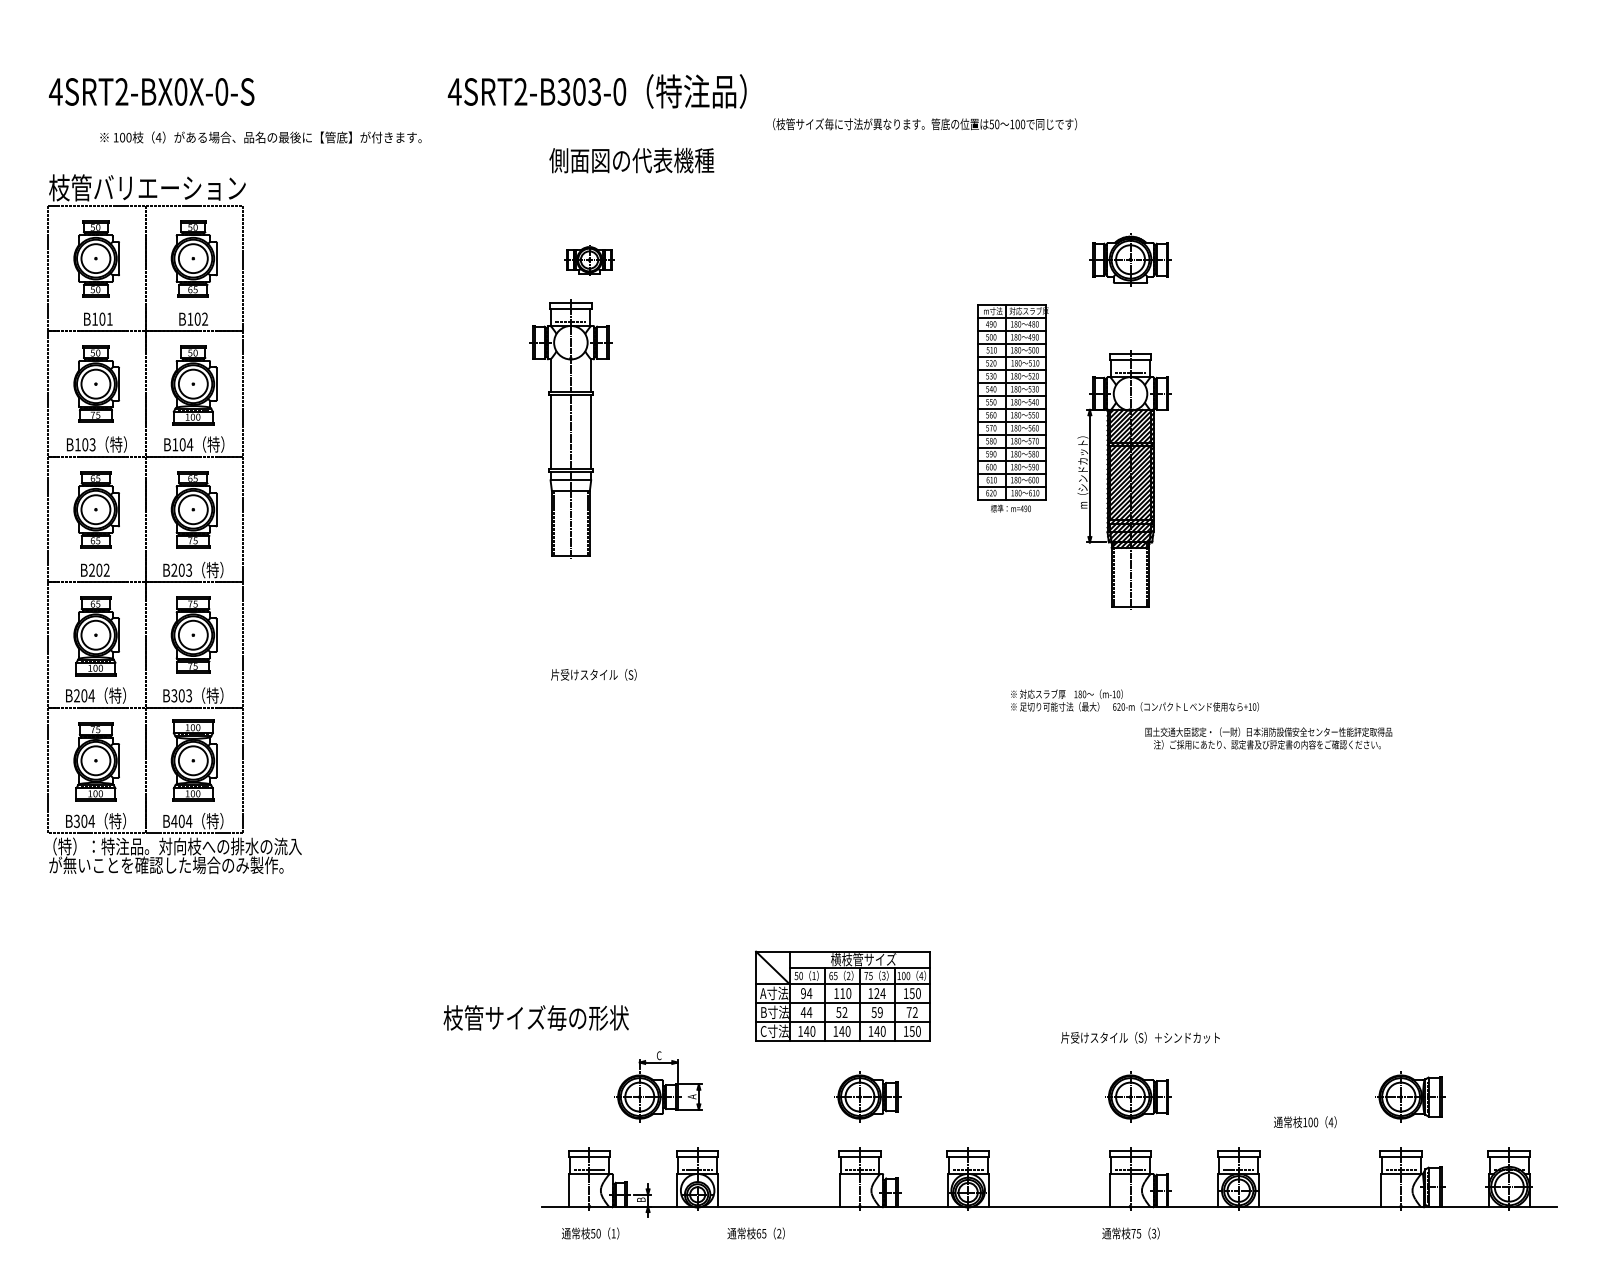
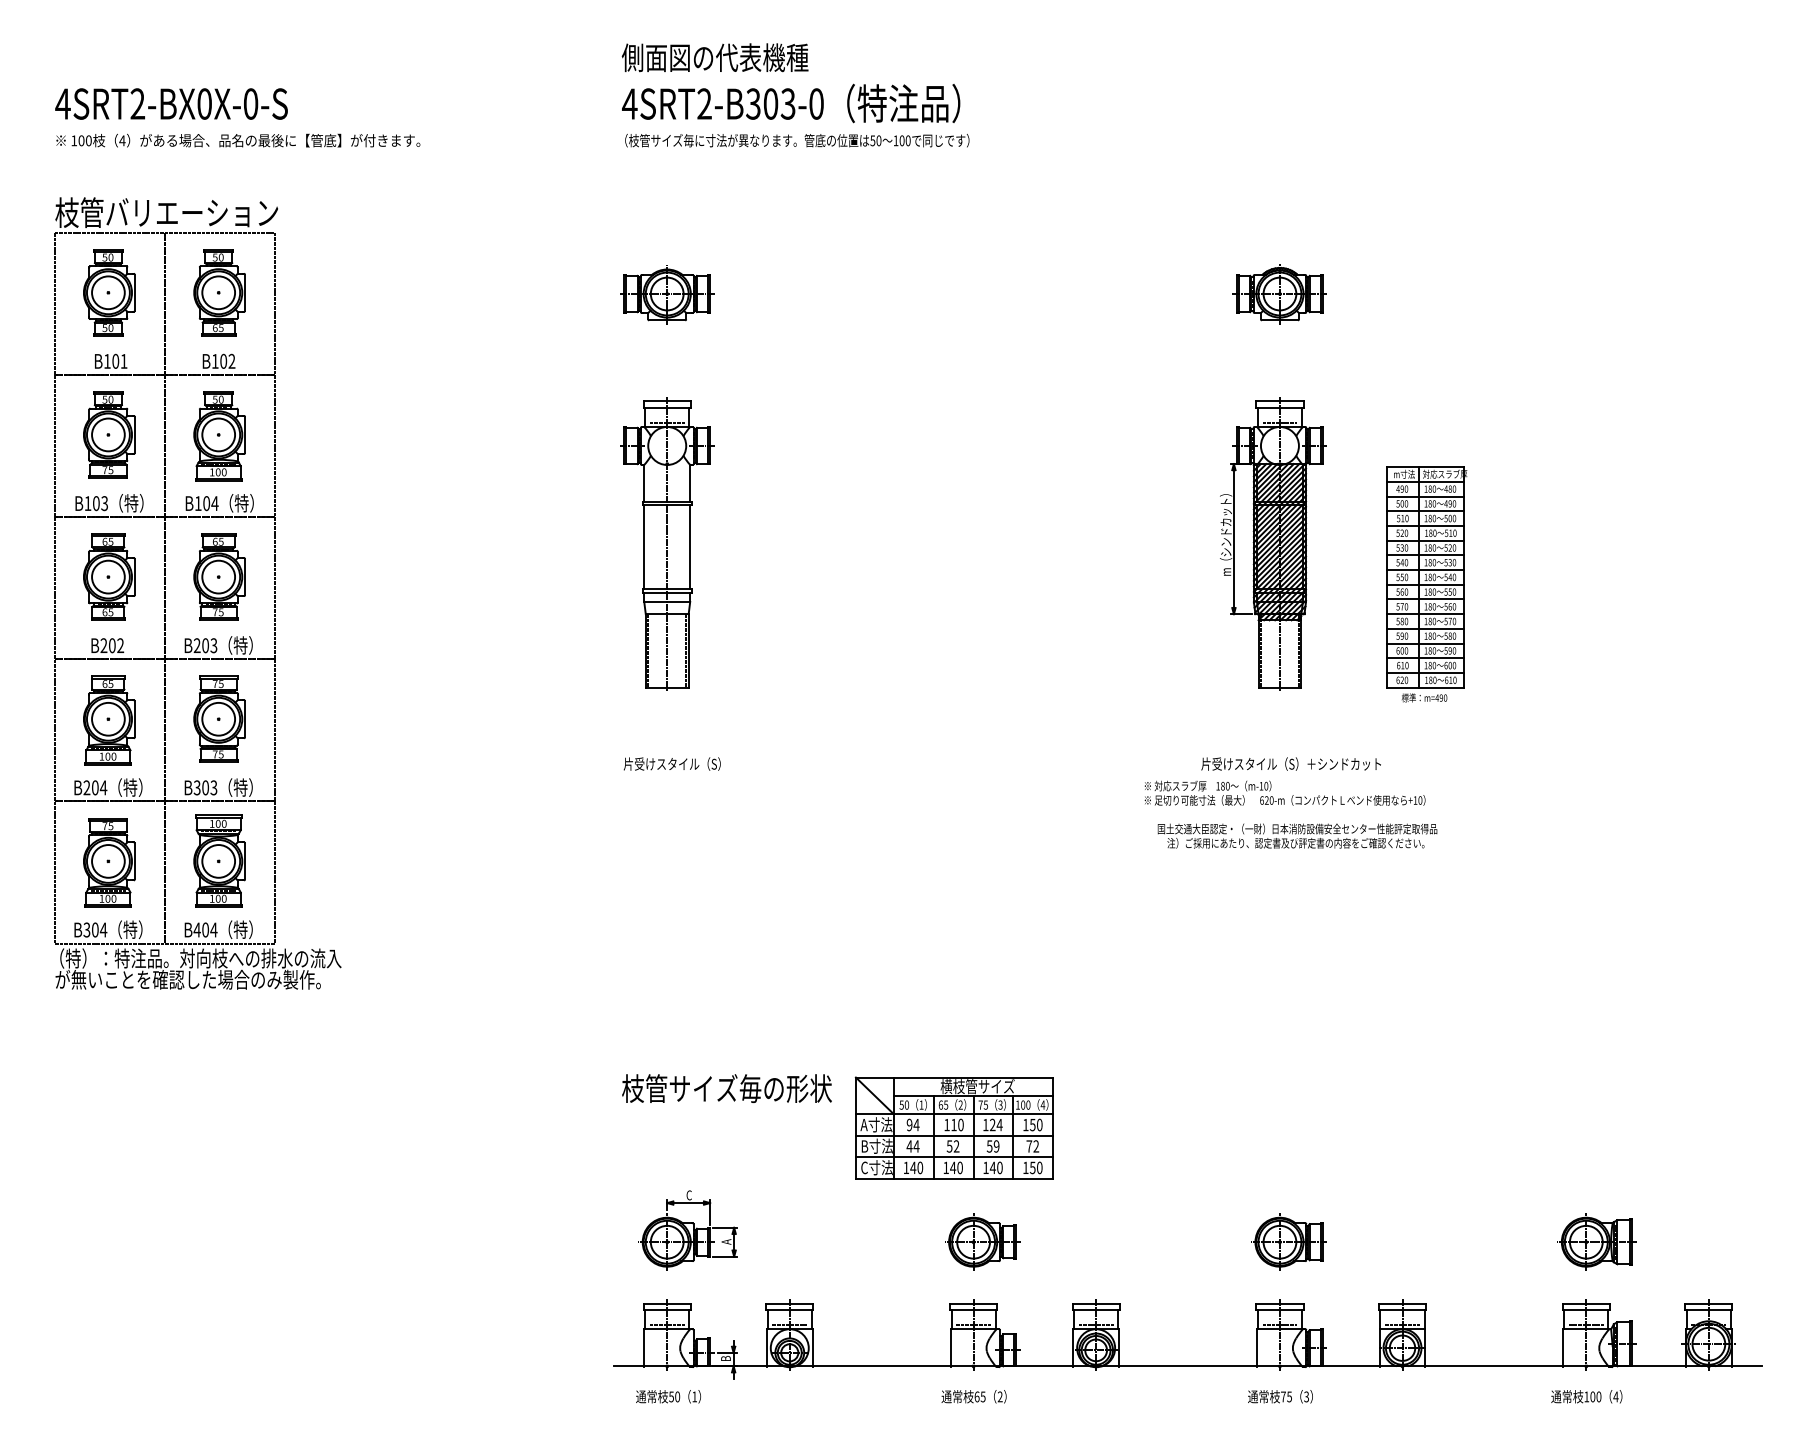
text: (597, 91) -> (791, 103), moved
text: (925, 124) -> (797, 140), moved
text: (261, 137) -> (238, 140), moved
text: (631, 160) -> (714, 57), moved
part: (589, 260) -> (667, 294), size x1.67
part: (1012, 408) -> (1426, 584), moved
part: (571, 428) -> (667, 543), moved
text: (1268, 737) -> (1297, 835), moved
text: (535, 1017) -> (726, 1088), moved
text: (1139, 1037) -> (1290, 763), moved
part: (657, 1086) -> (687, 1230), moved
text: (1304, 1122) -> (1586, 1396), moved
text: (755, 1233) -> (973, 1396), moved

